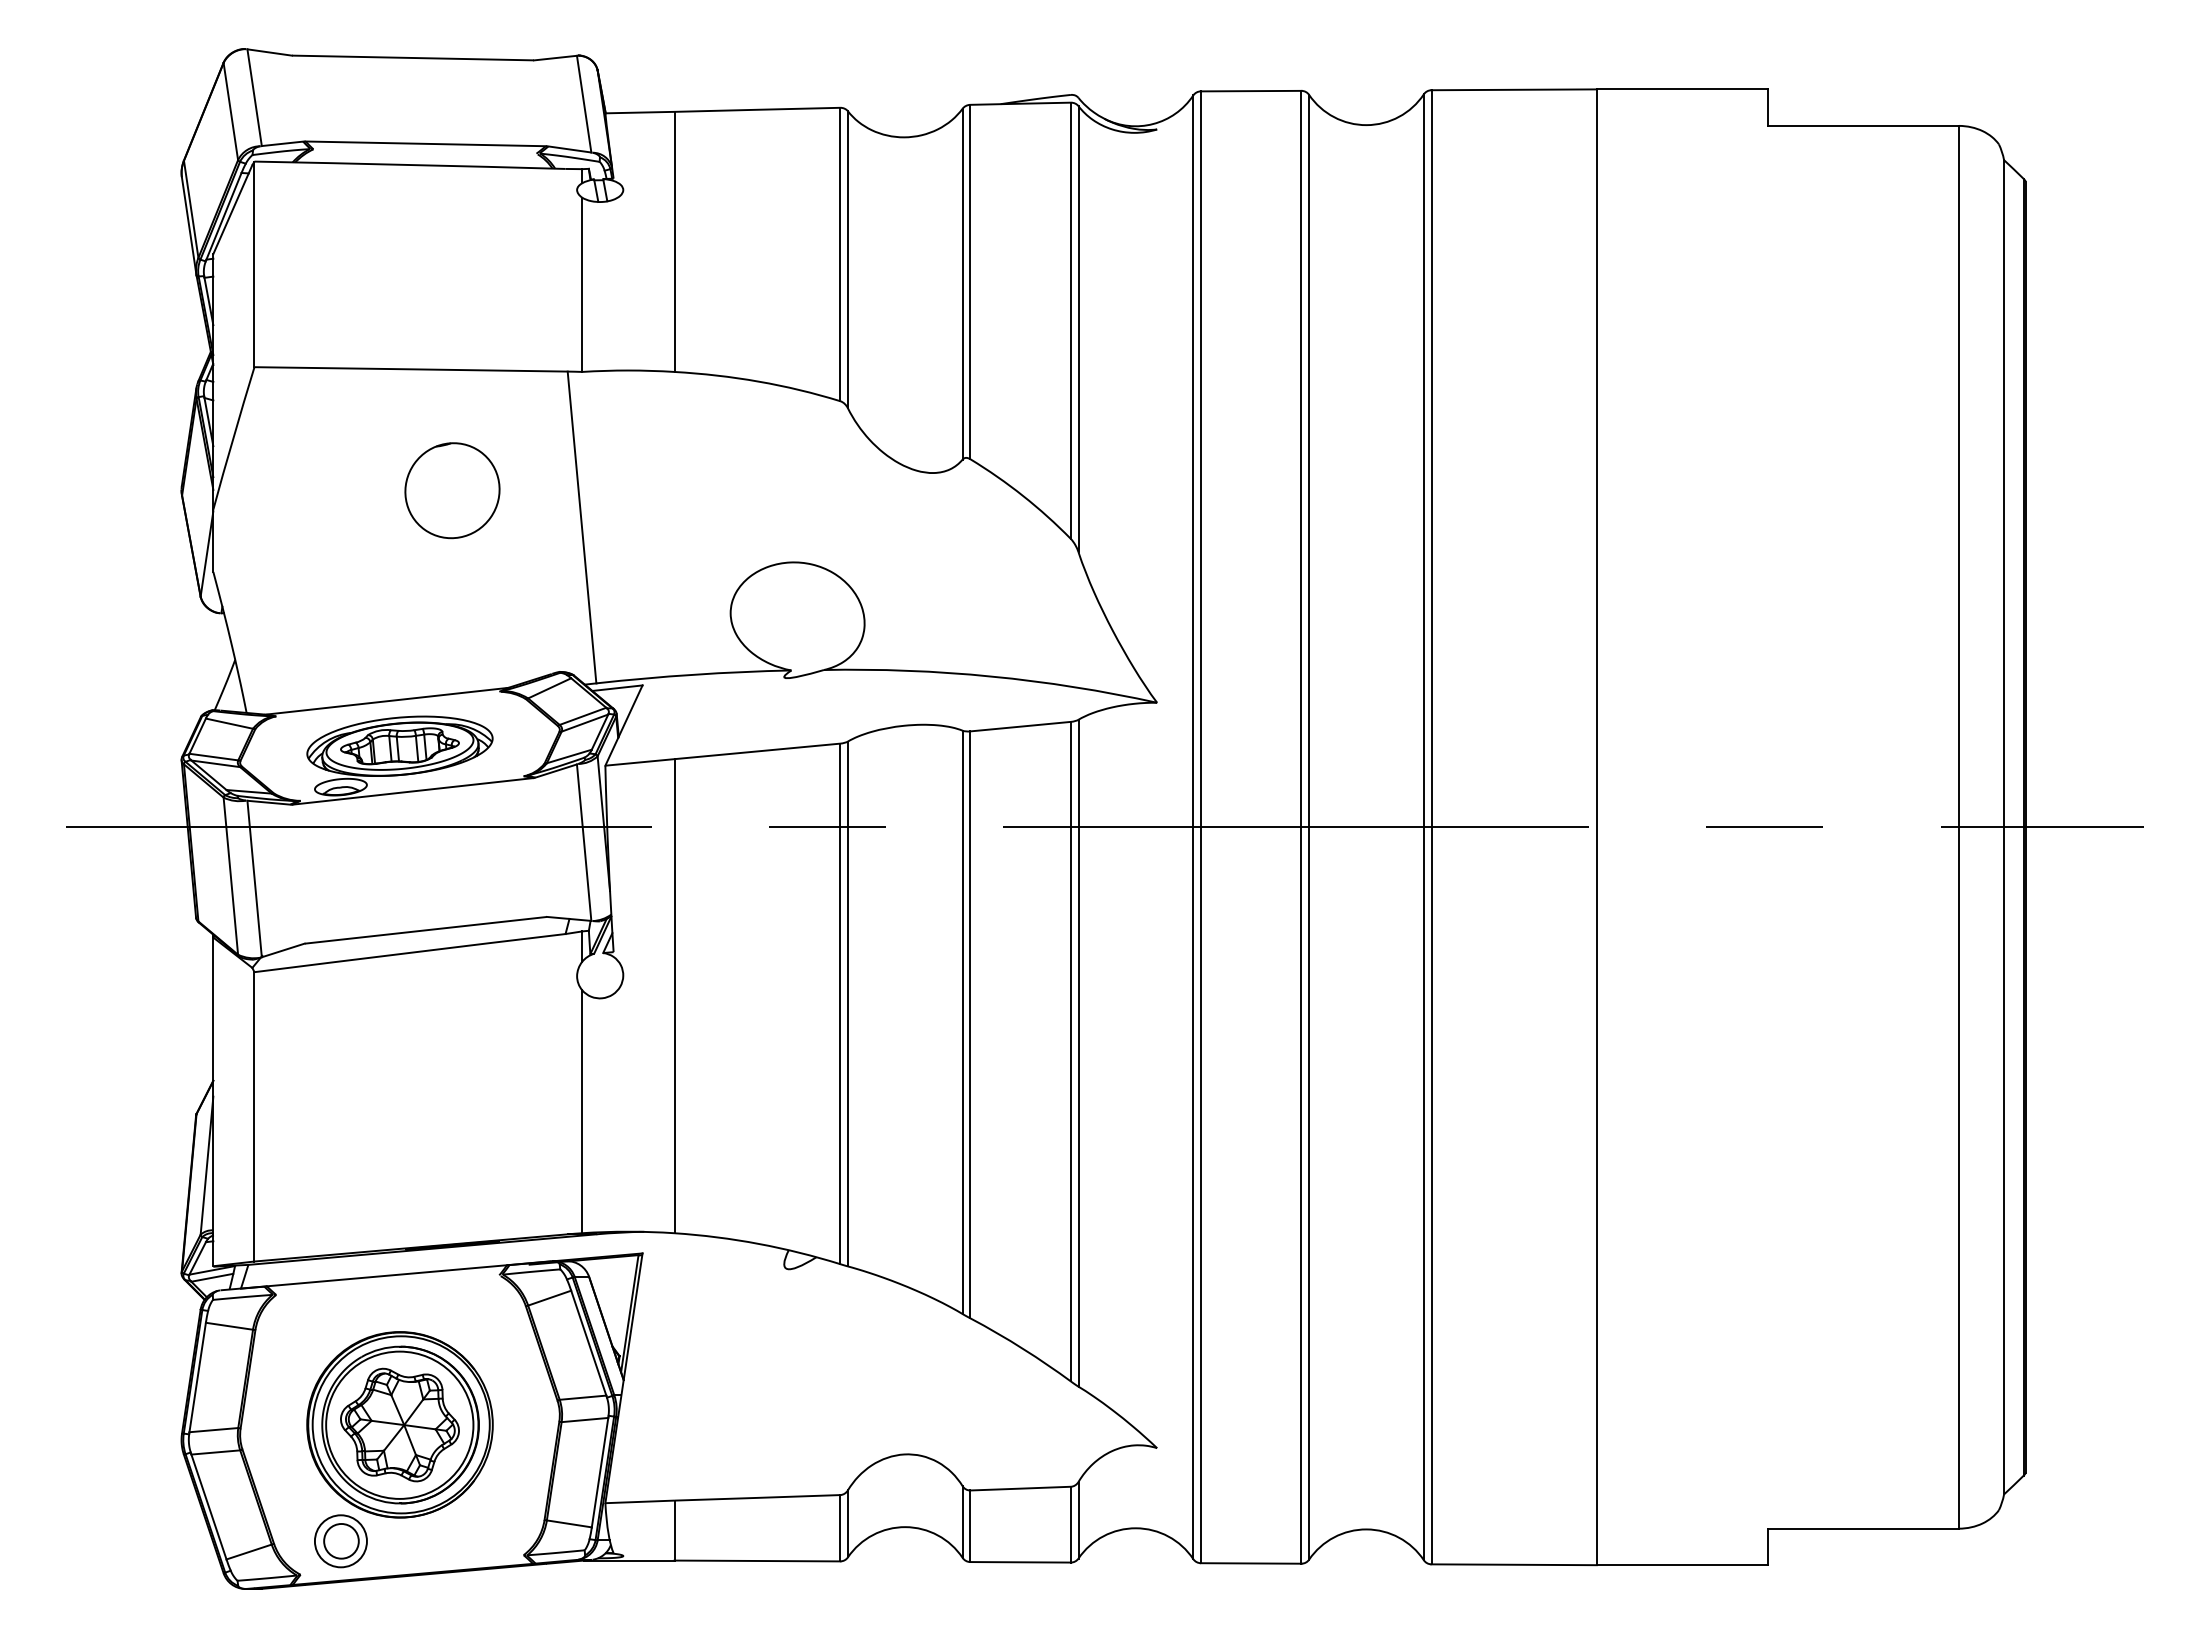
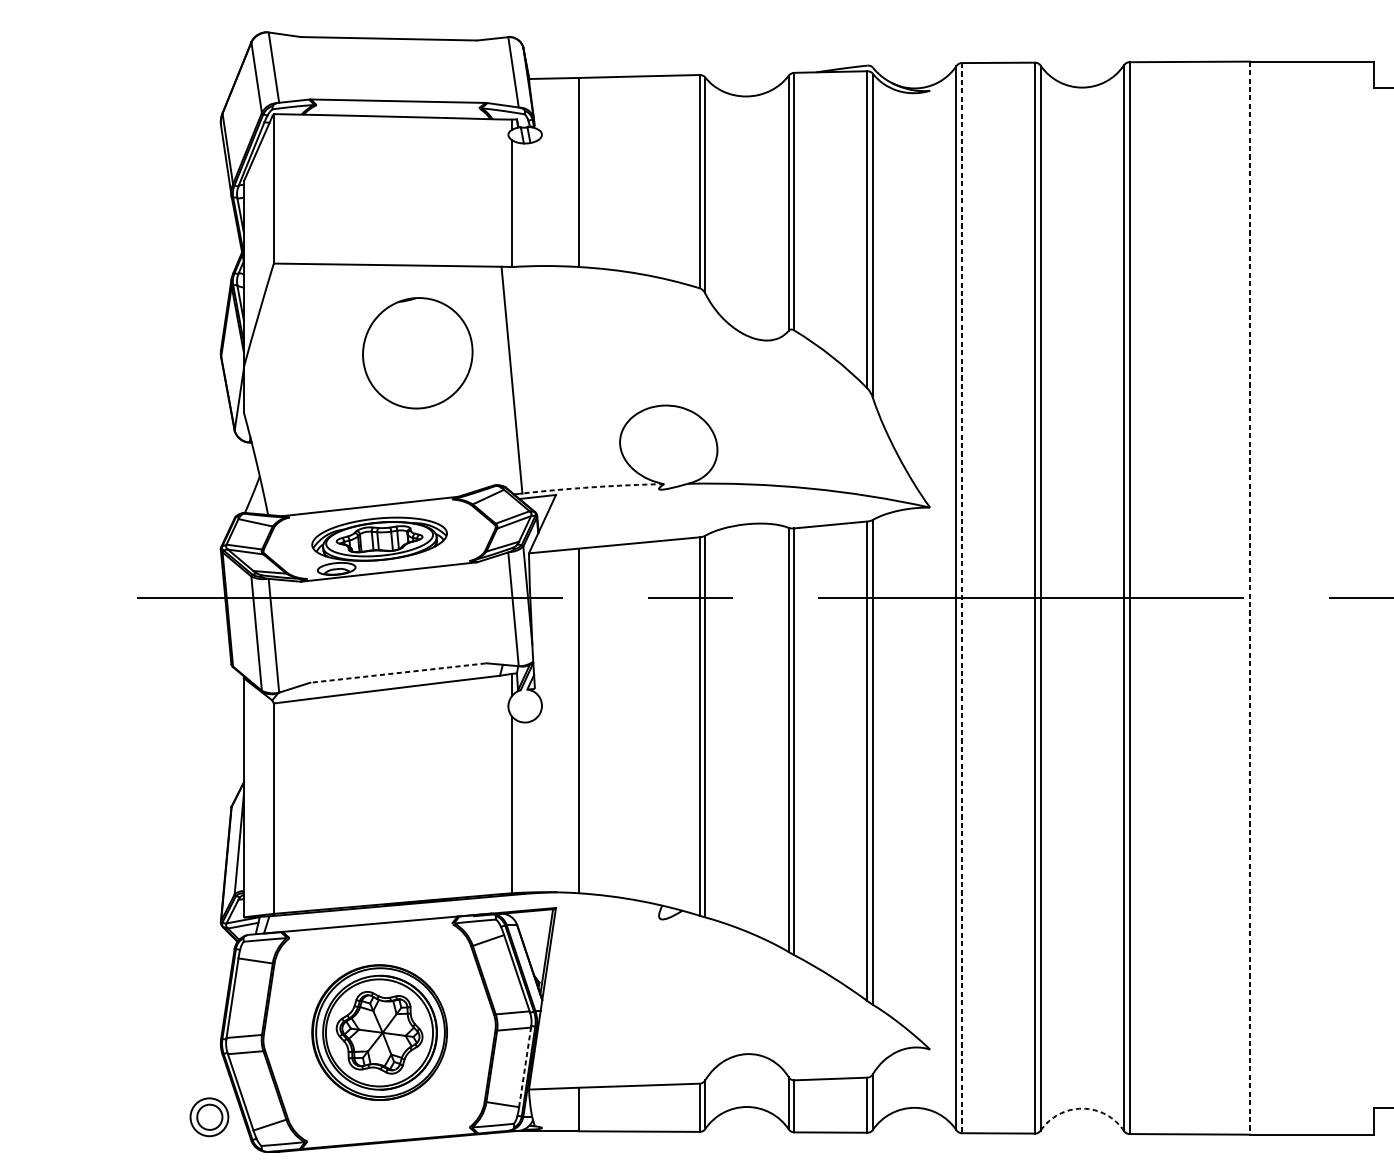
part: (452, 490) -> (417, 353), size x1.6
arc: (693, 674) -> (593, 487), solid -> dashed
line: (1200, 827) -> (961, 598), solid -> dashed
line: (1596, 827) -> (1249, 598), solid -> dashed
line: (425, 930) -> (398, 673), solid -> dashed
line: (600, 1472) -> (525, 1067), solid -> dashed
arc: (1366, 1529) -> (1082, 1108), solid -> dashed
part: (340, 1541) -> (209, 1117), moved

